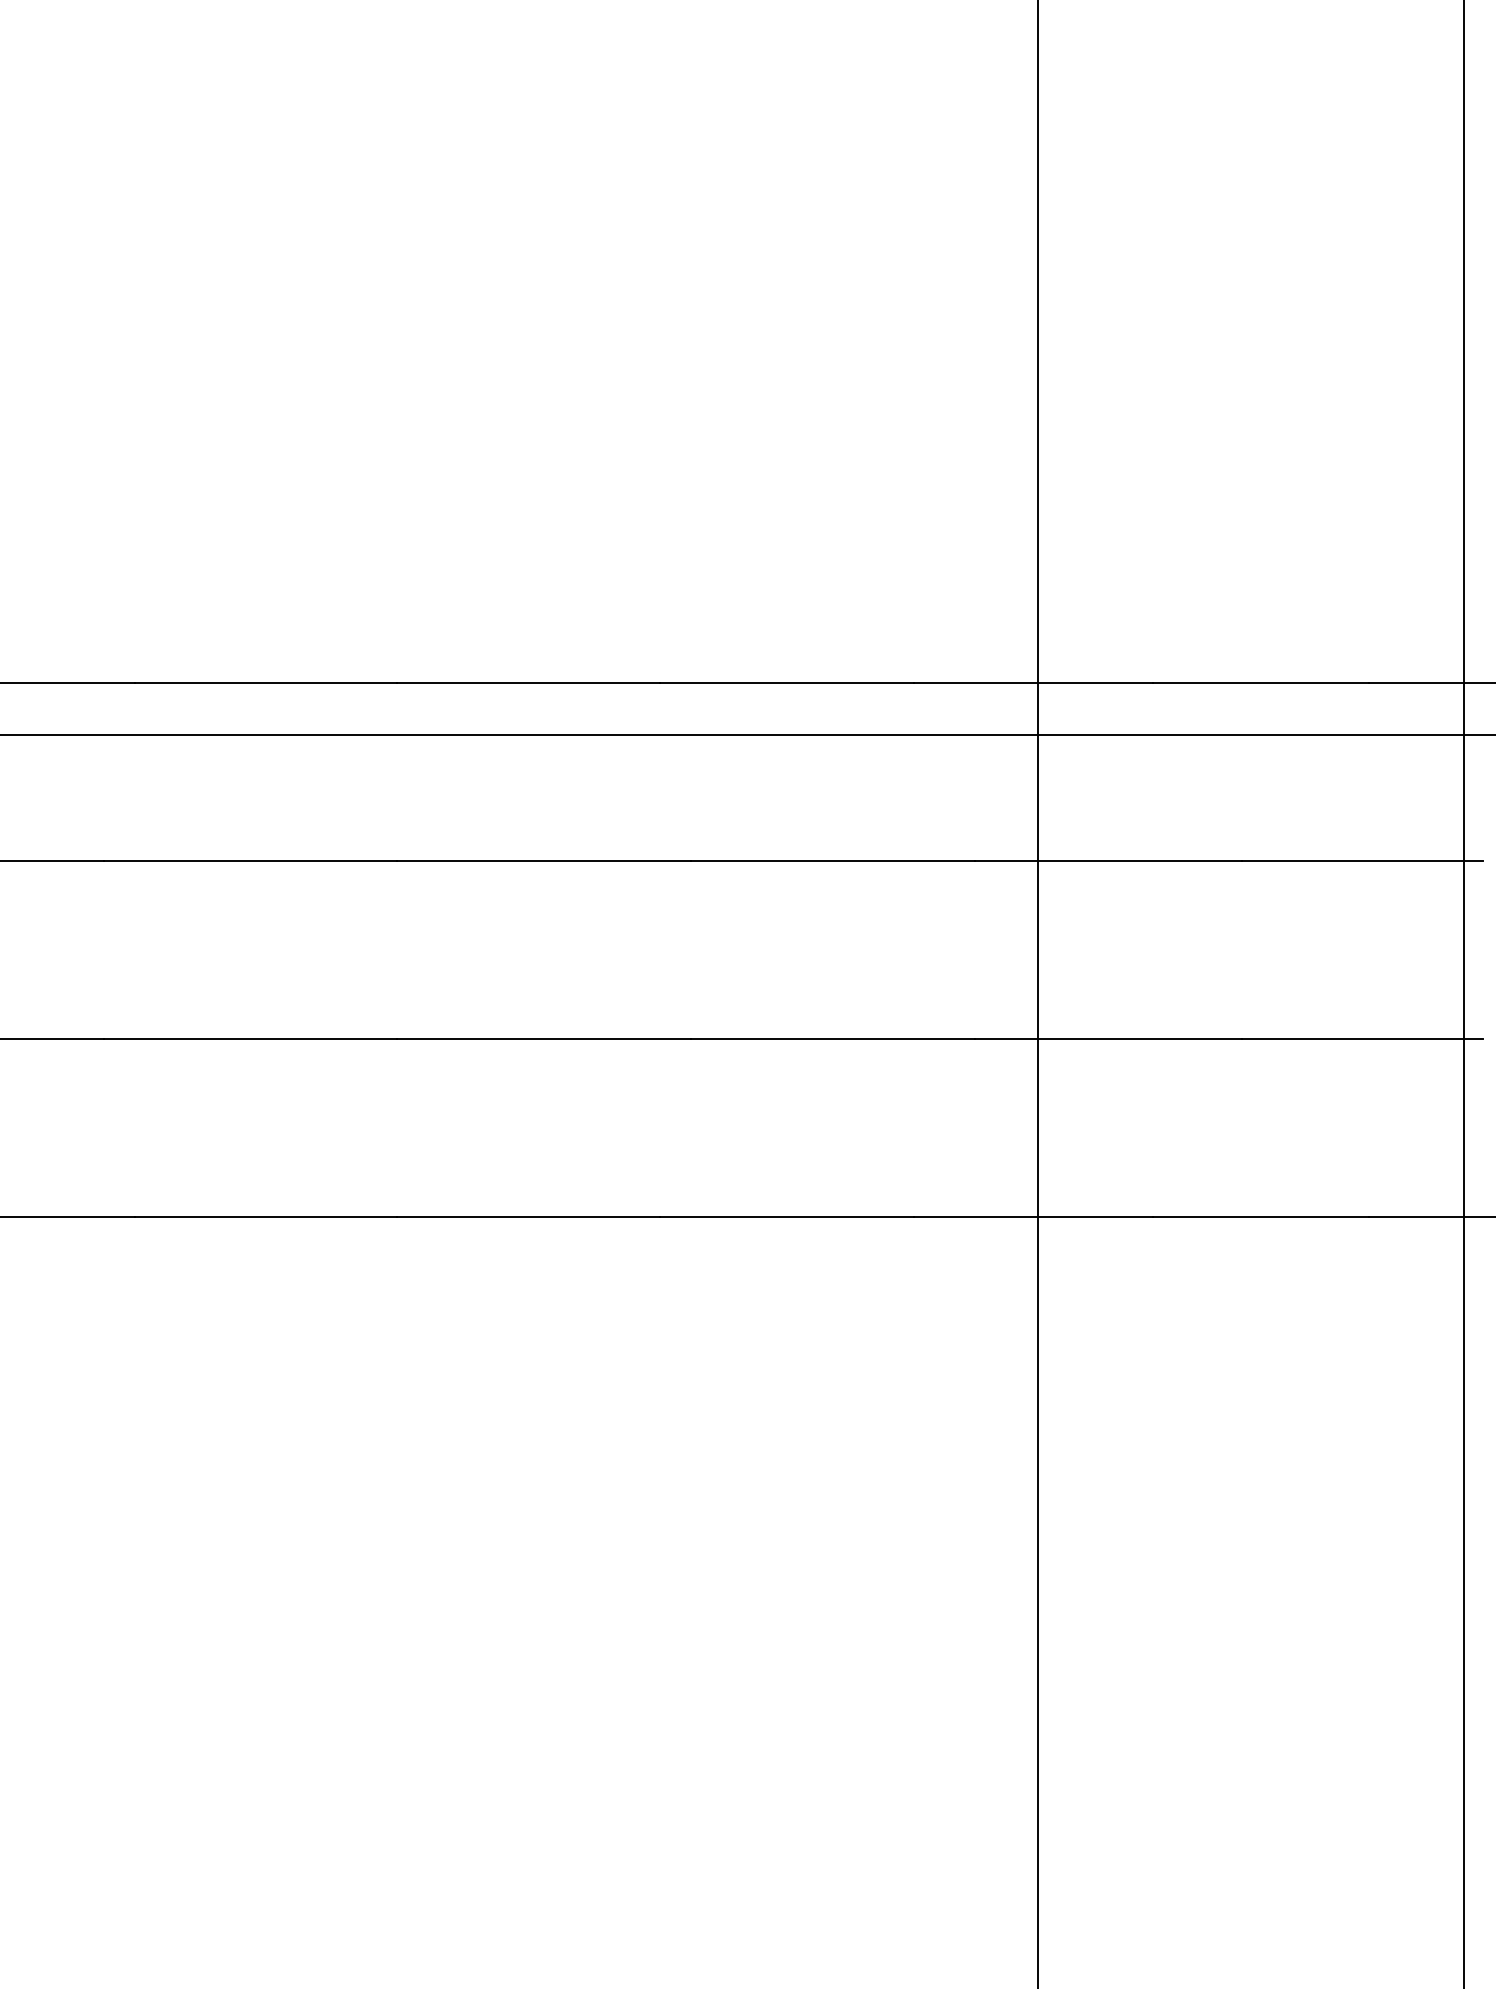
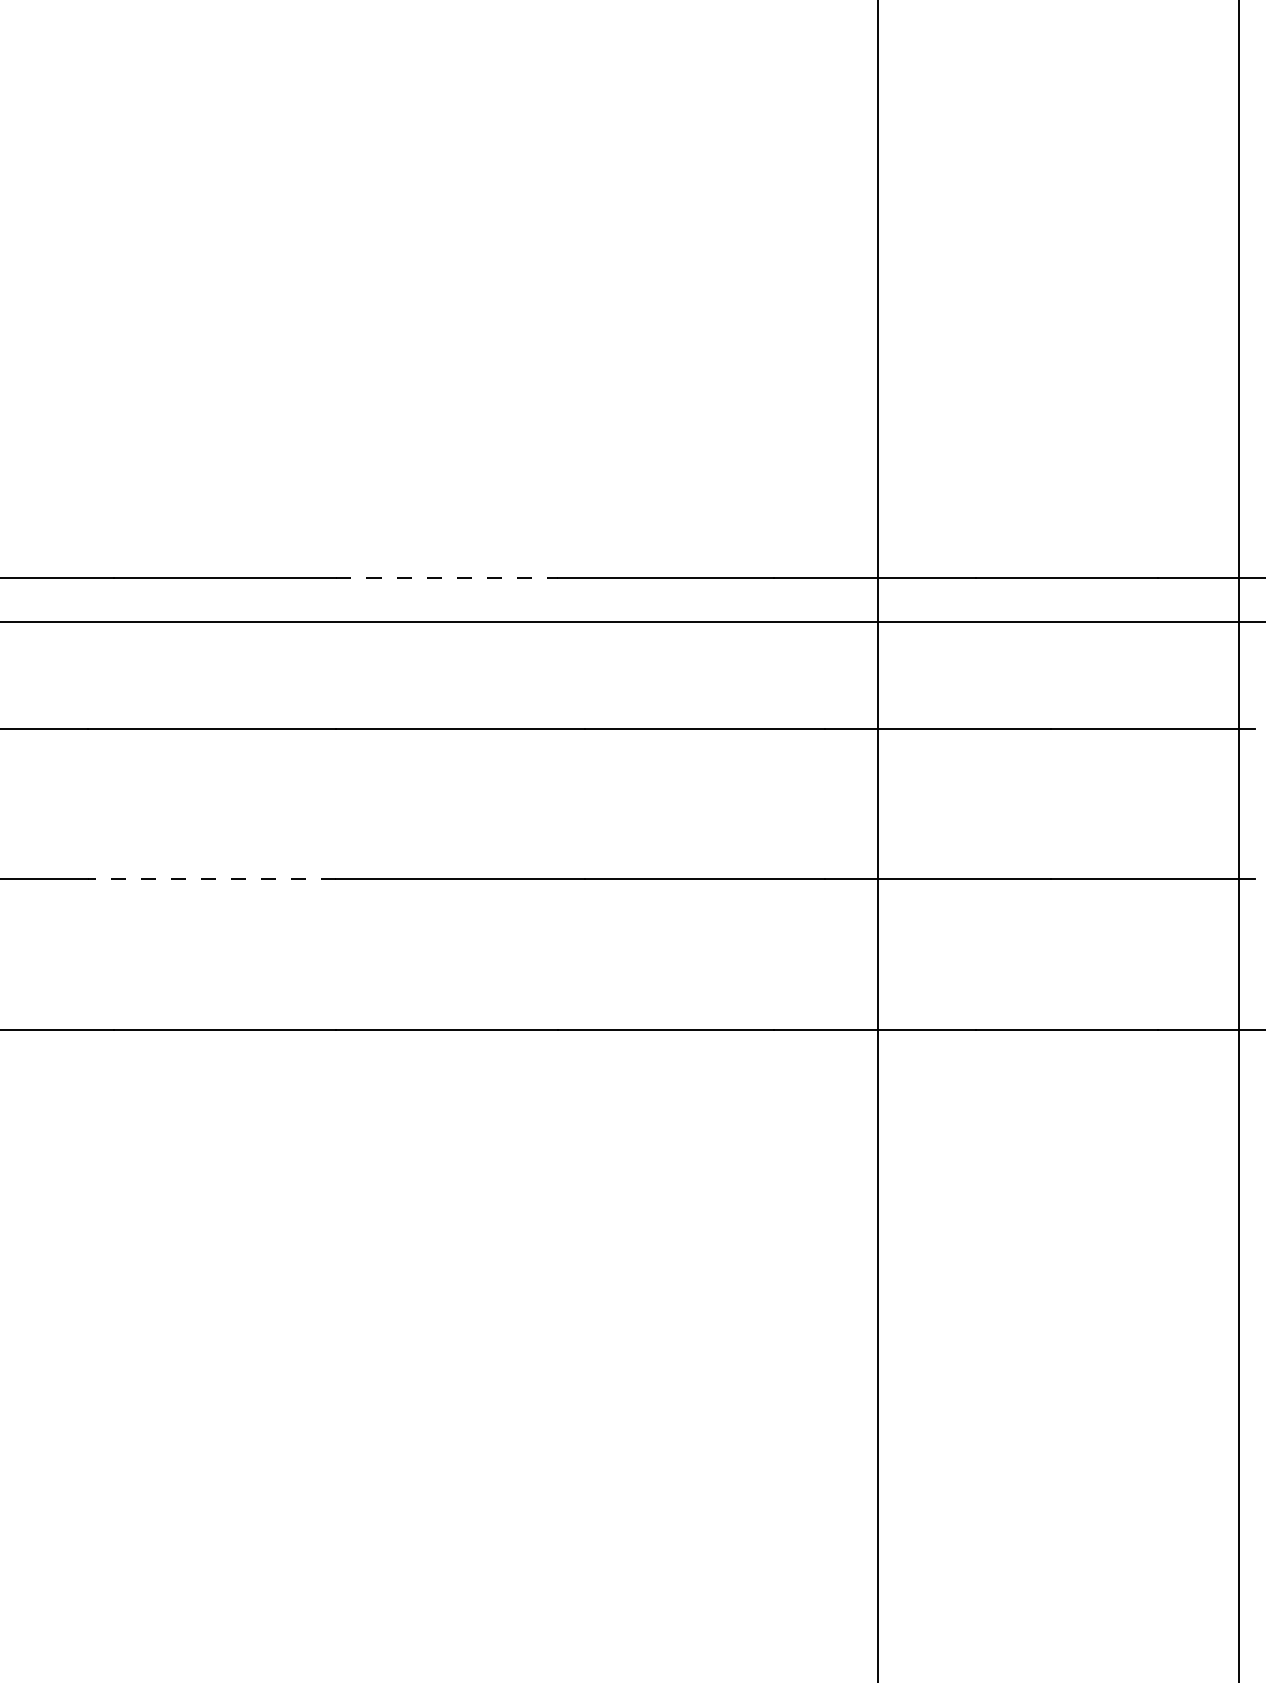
line: (529, 683) -> (448, 578), solid -> dashed
line: (250, 1038) -> (212, 878), solid -> dashed

